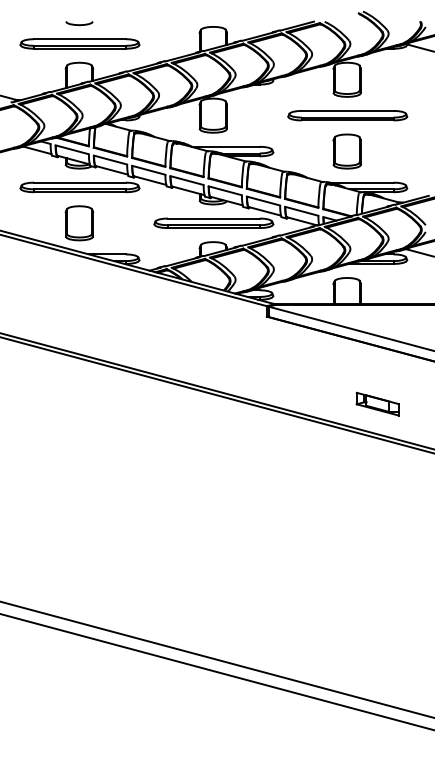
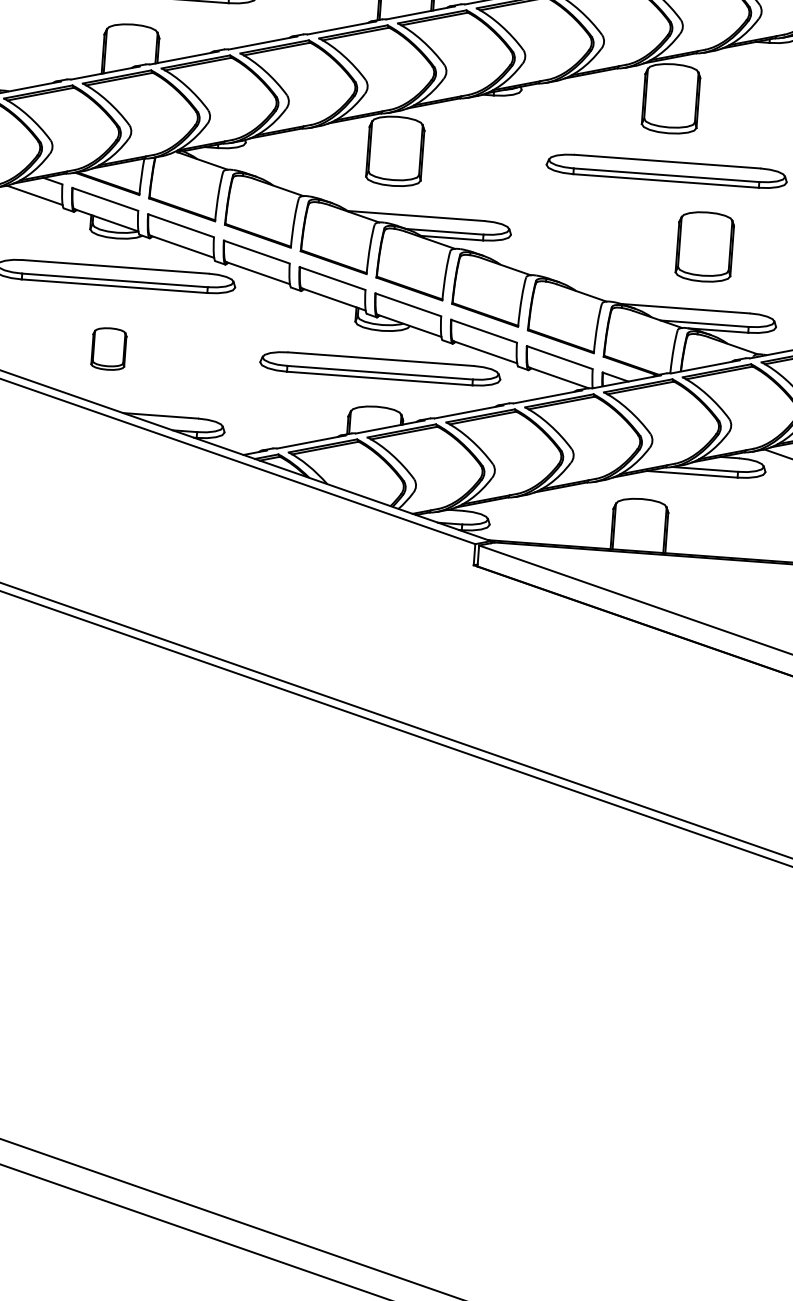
part: (346, 151) -> (703, 246), moved
part: (79, 223) -> (108, 349), size x0.6
part: (377, 403) -> (684, 757), removed

